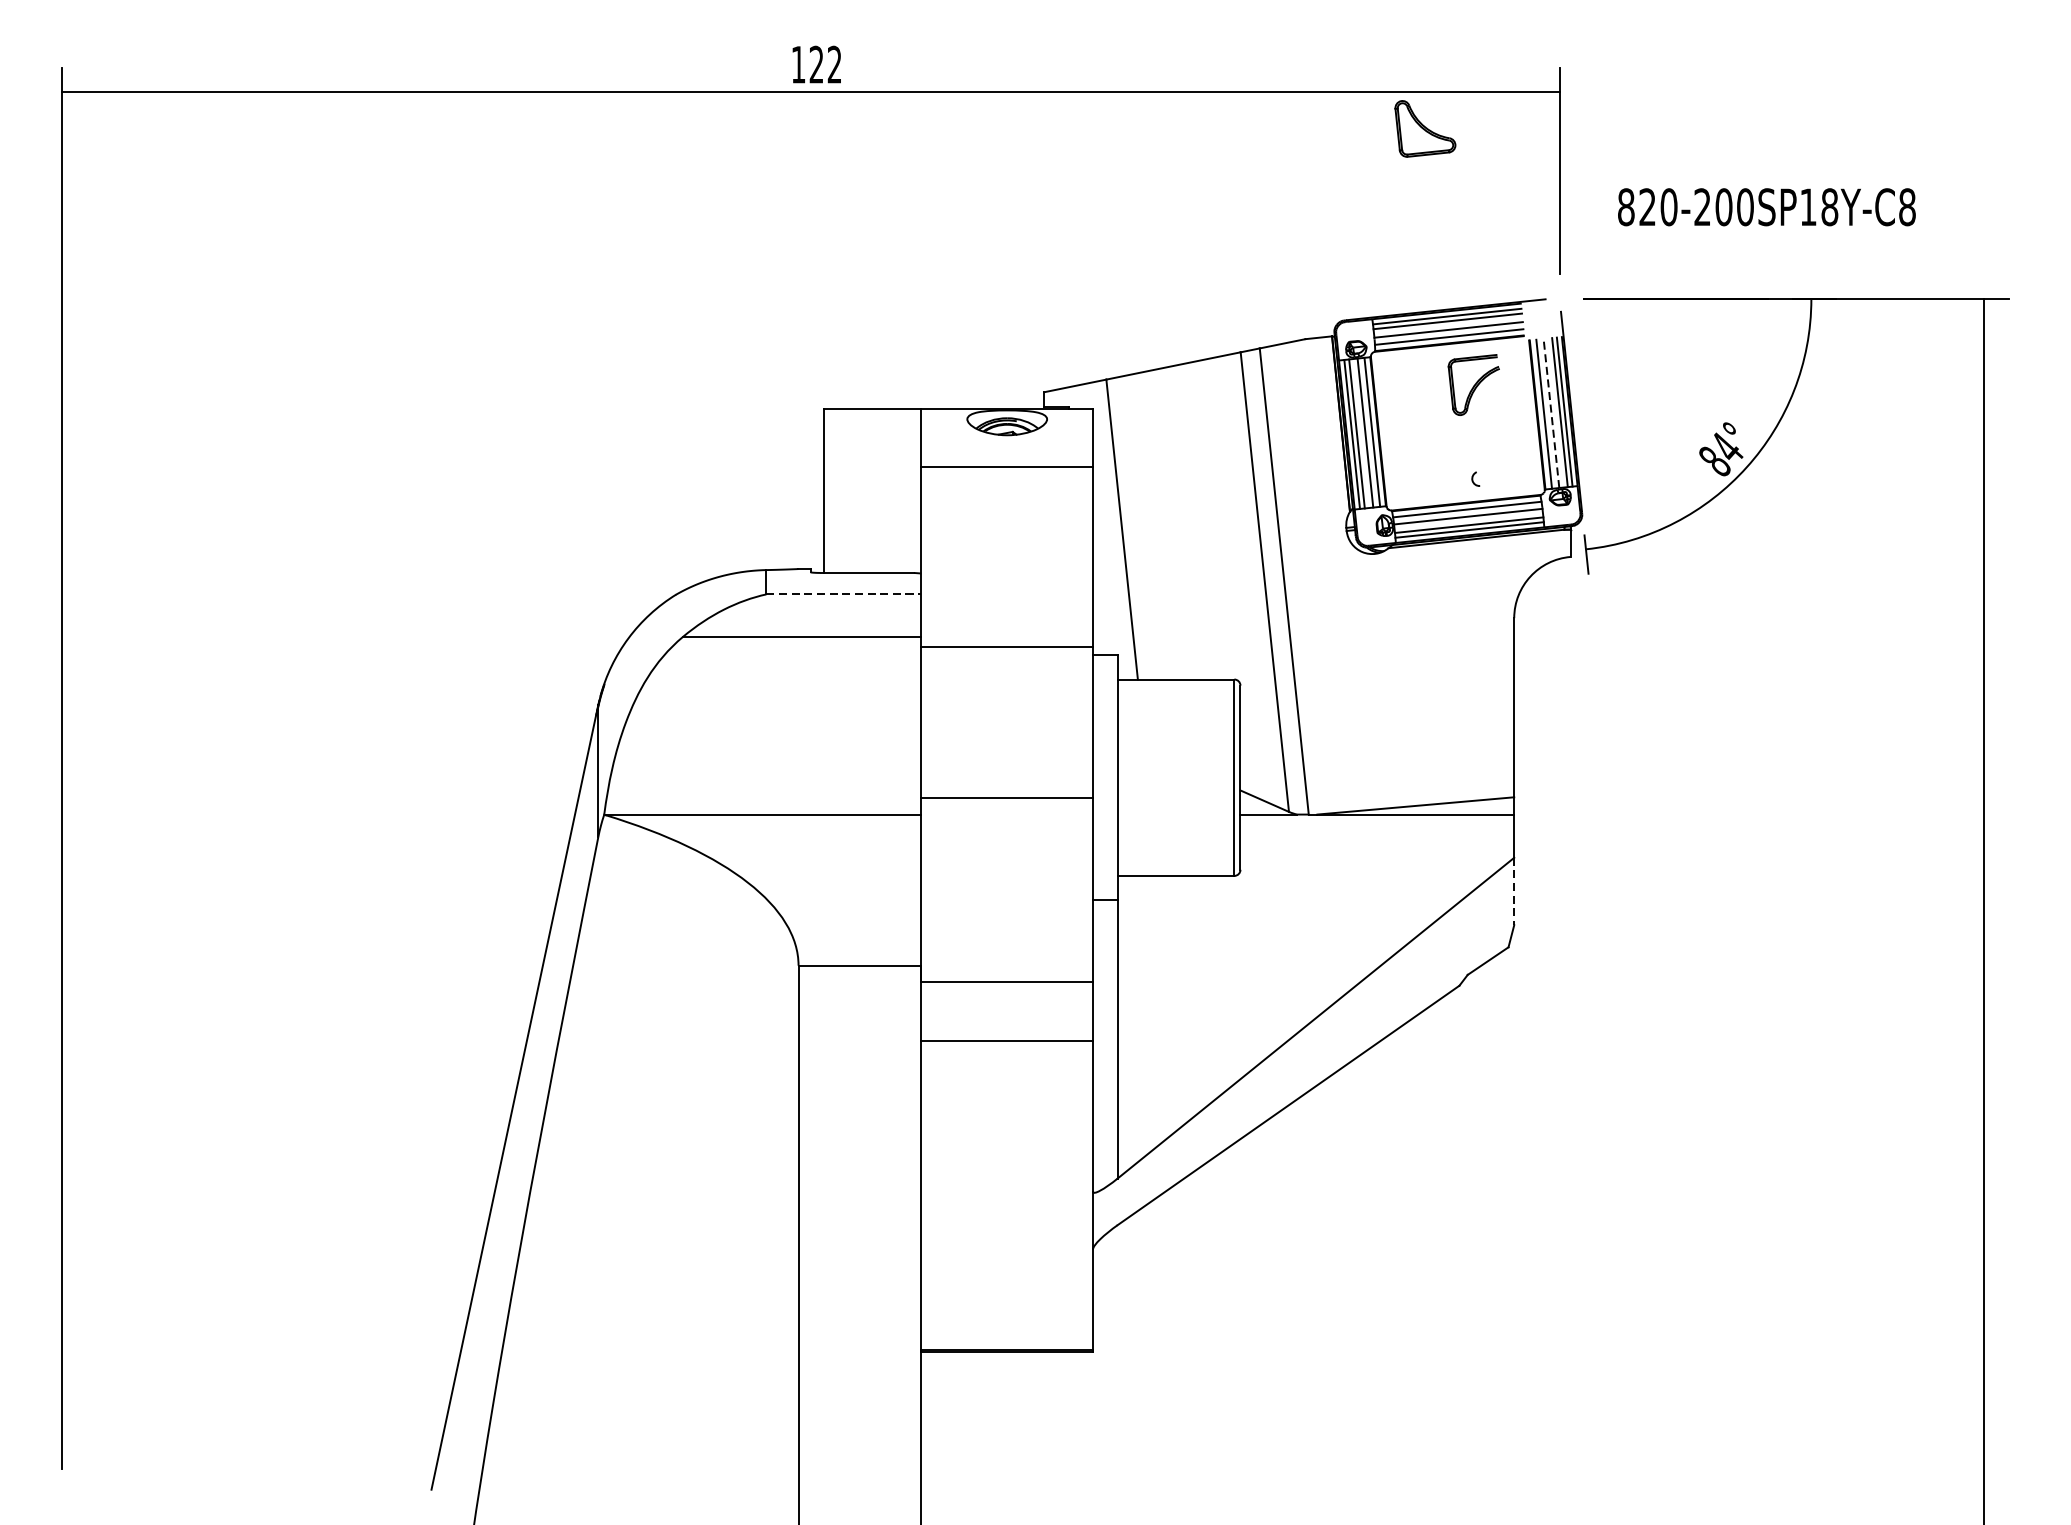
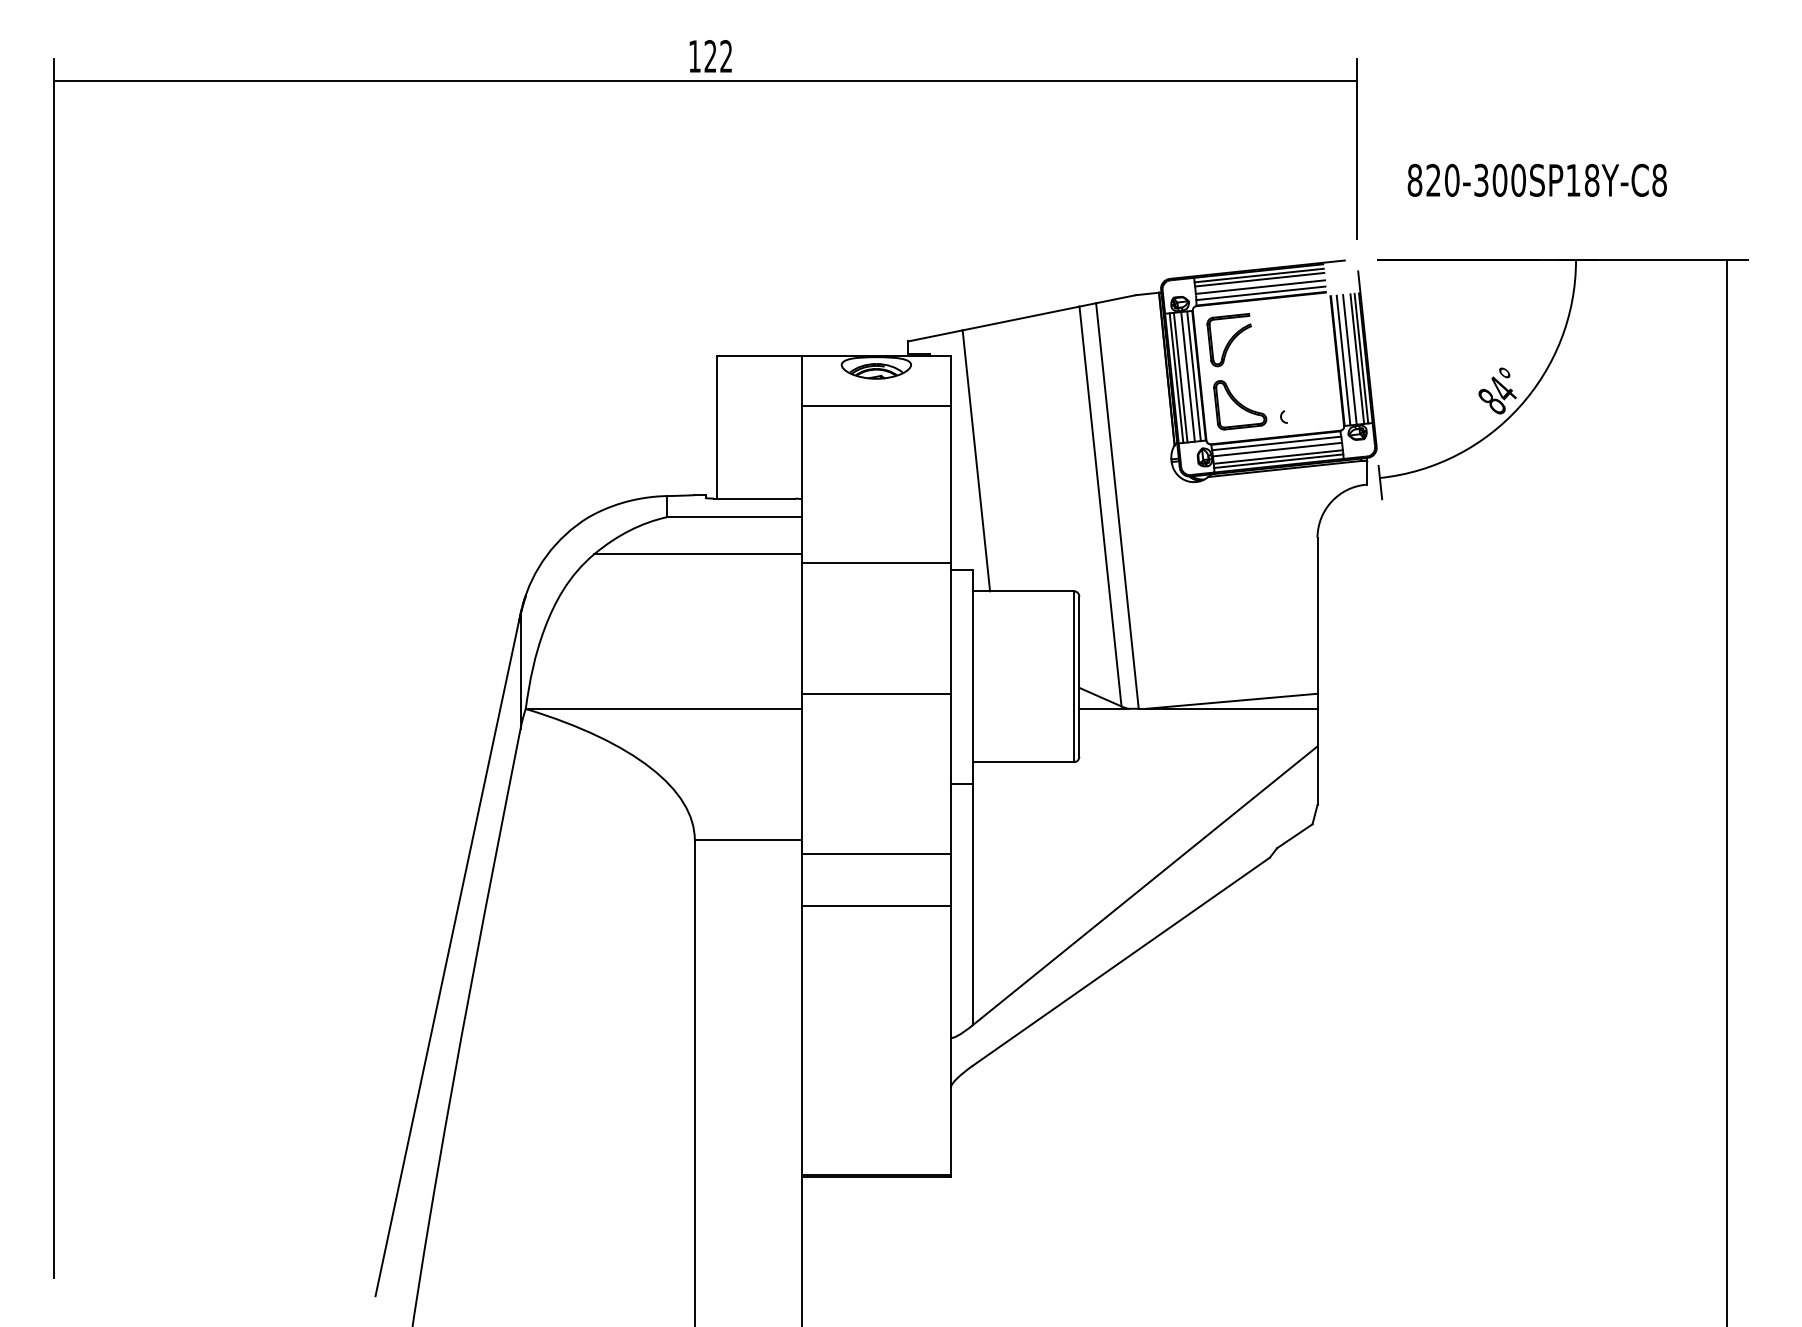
part: (1425, 129) -> (1240, 405), moved
text: (1702, 207) -> (1481, 180), 820-200SP18Y-C8 -> 820-300SP18Y-C8
part: (1473, 385) -> (1229, 340), moved
line: (1551, 413) -> (1349, 359), dashed -> solid
line: (844, 594) -> (734, 517), dashed -> solid
line: (1514, 892) -> (1317, 776), dashed -> solid

